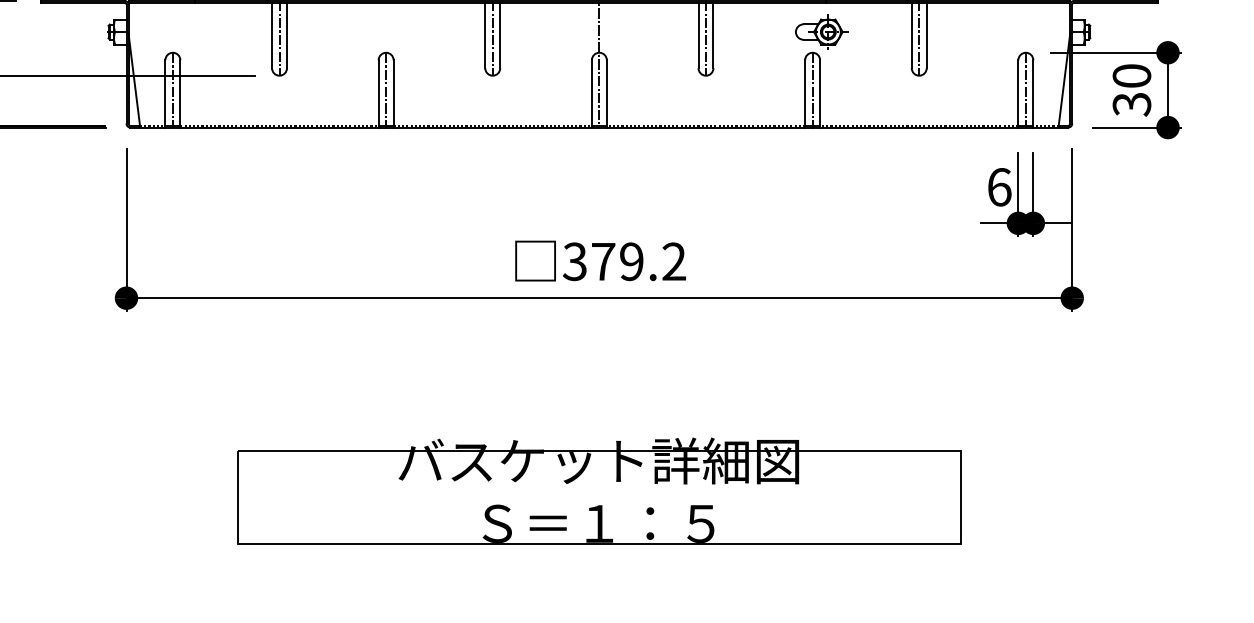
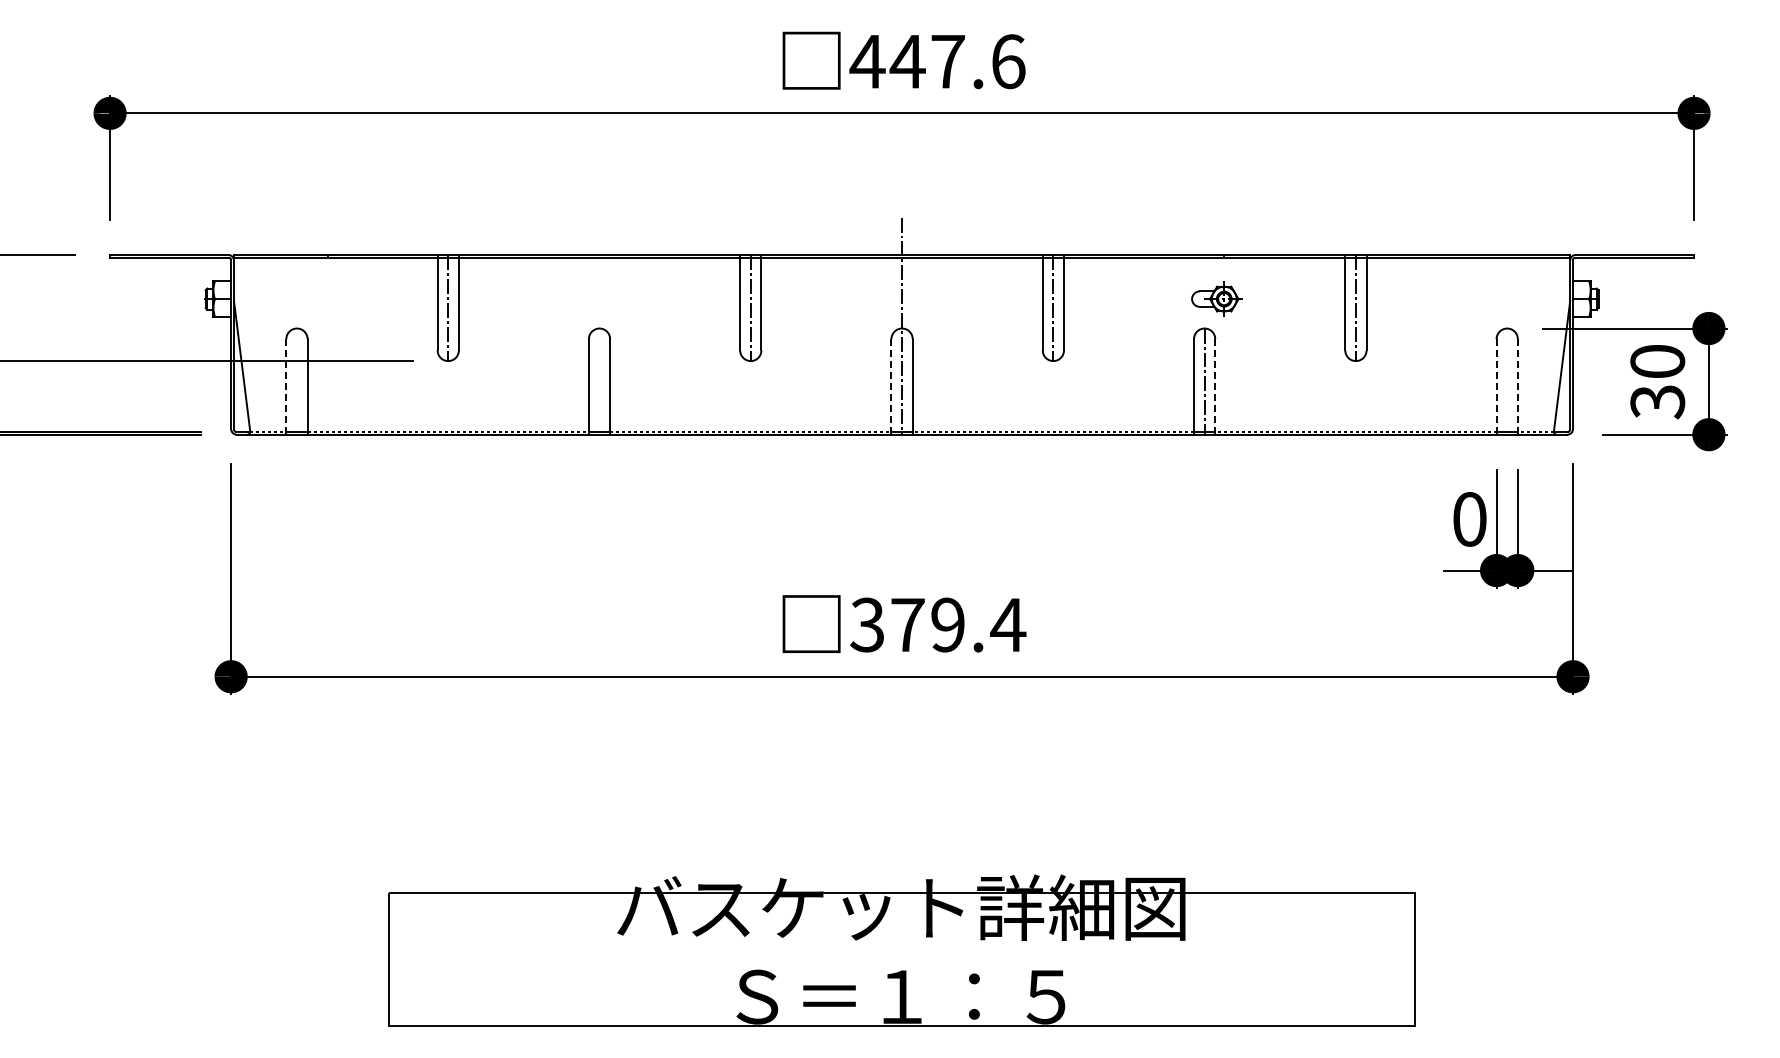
part: (821, 31) -> (1217, 298), size x0.7
line: (172, 90) -> (296, 381), removed
line: (386, 90) -> (599, 382), removed
line: (1026, 90) -> (1507, 381), removed
line: (165, 93) -> (286, 386), solid -> dashed
line: (591, 93) -> (891, 386), solid -> dashed
line: (820, 93) -> (1215, 386), solid -> dashed
line: (1018, 93) -> (1496, 386), solid -> dashed
line: (1033, 93) -> (1517, 386), solid -> dashed
text: (999, 187) -> (1469, 519), 6 -> 0
text: (674, 261) -> (1008, 624), 379.2 -> 379.4

